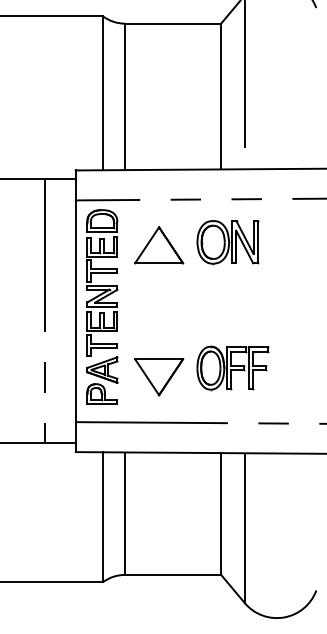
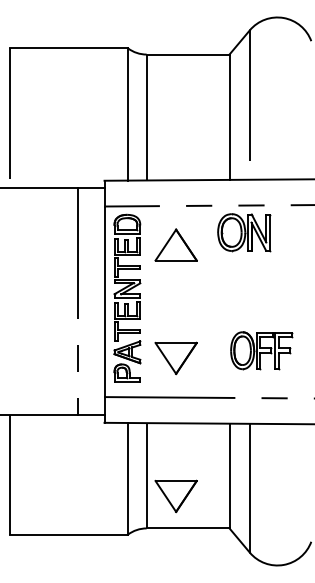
part: (228, 242) -> (244, 232), moved
part: (232, 367) -> (261, 350), moved
part: (158, 537) -> (175, 496), added

